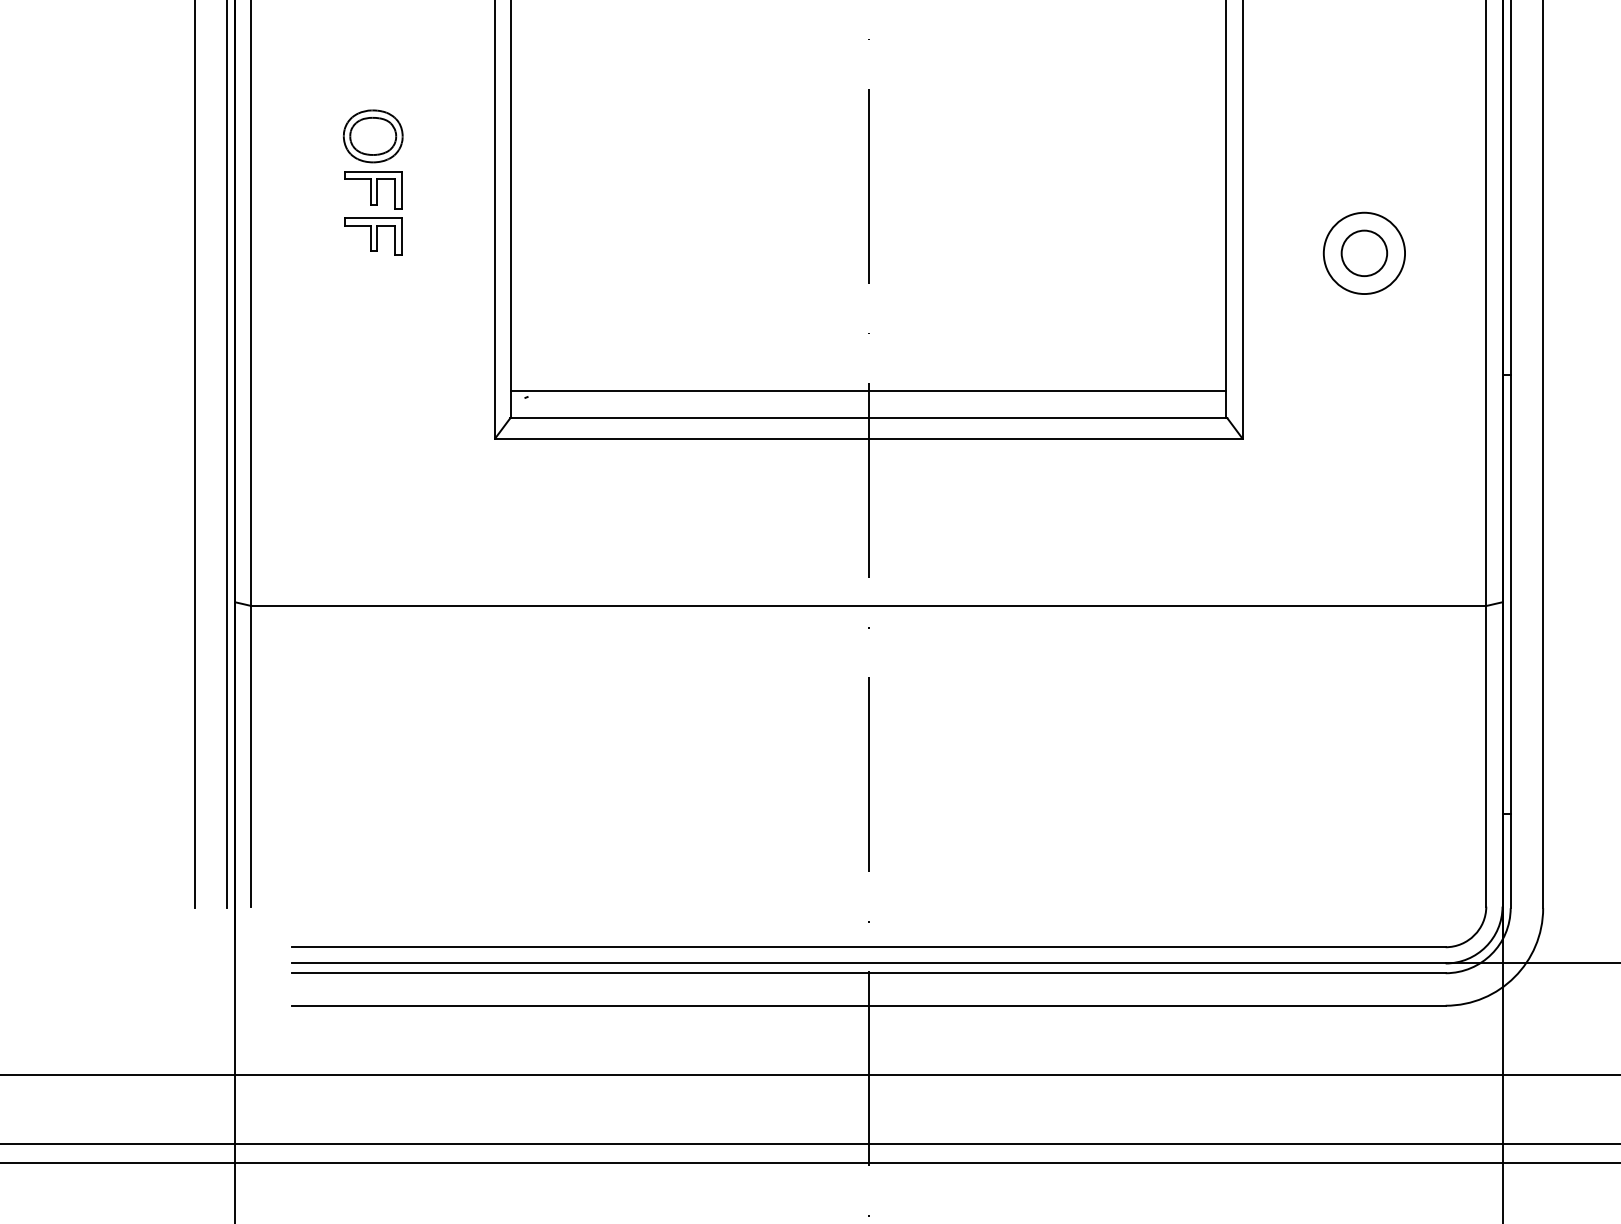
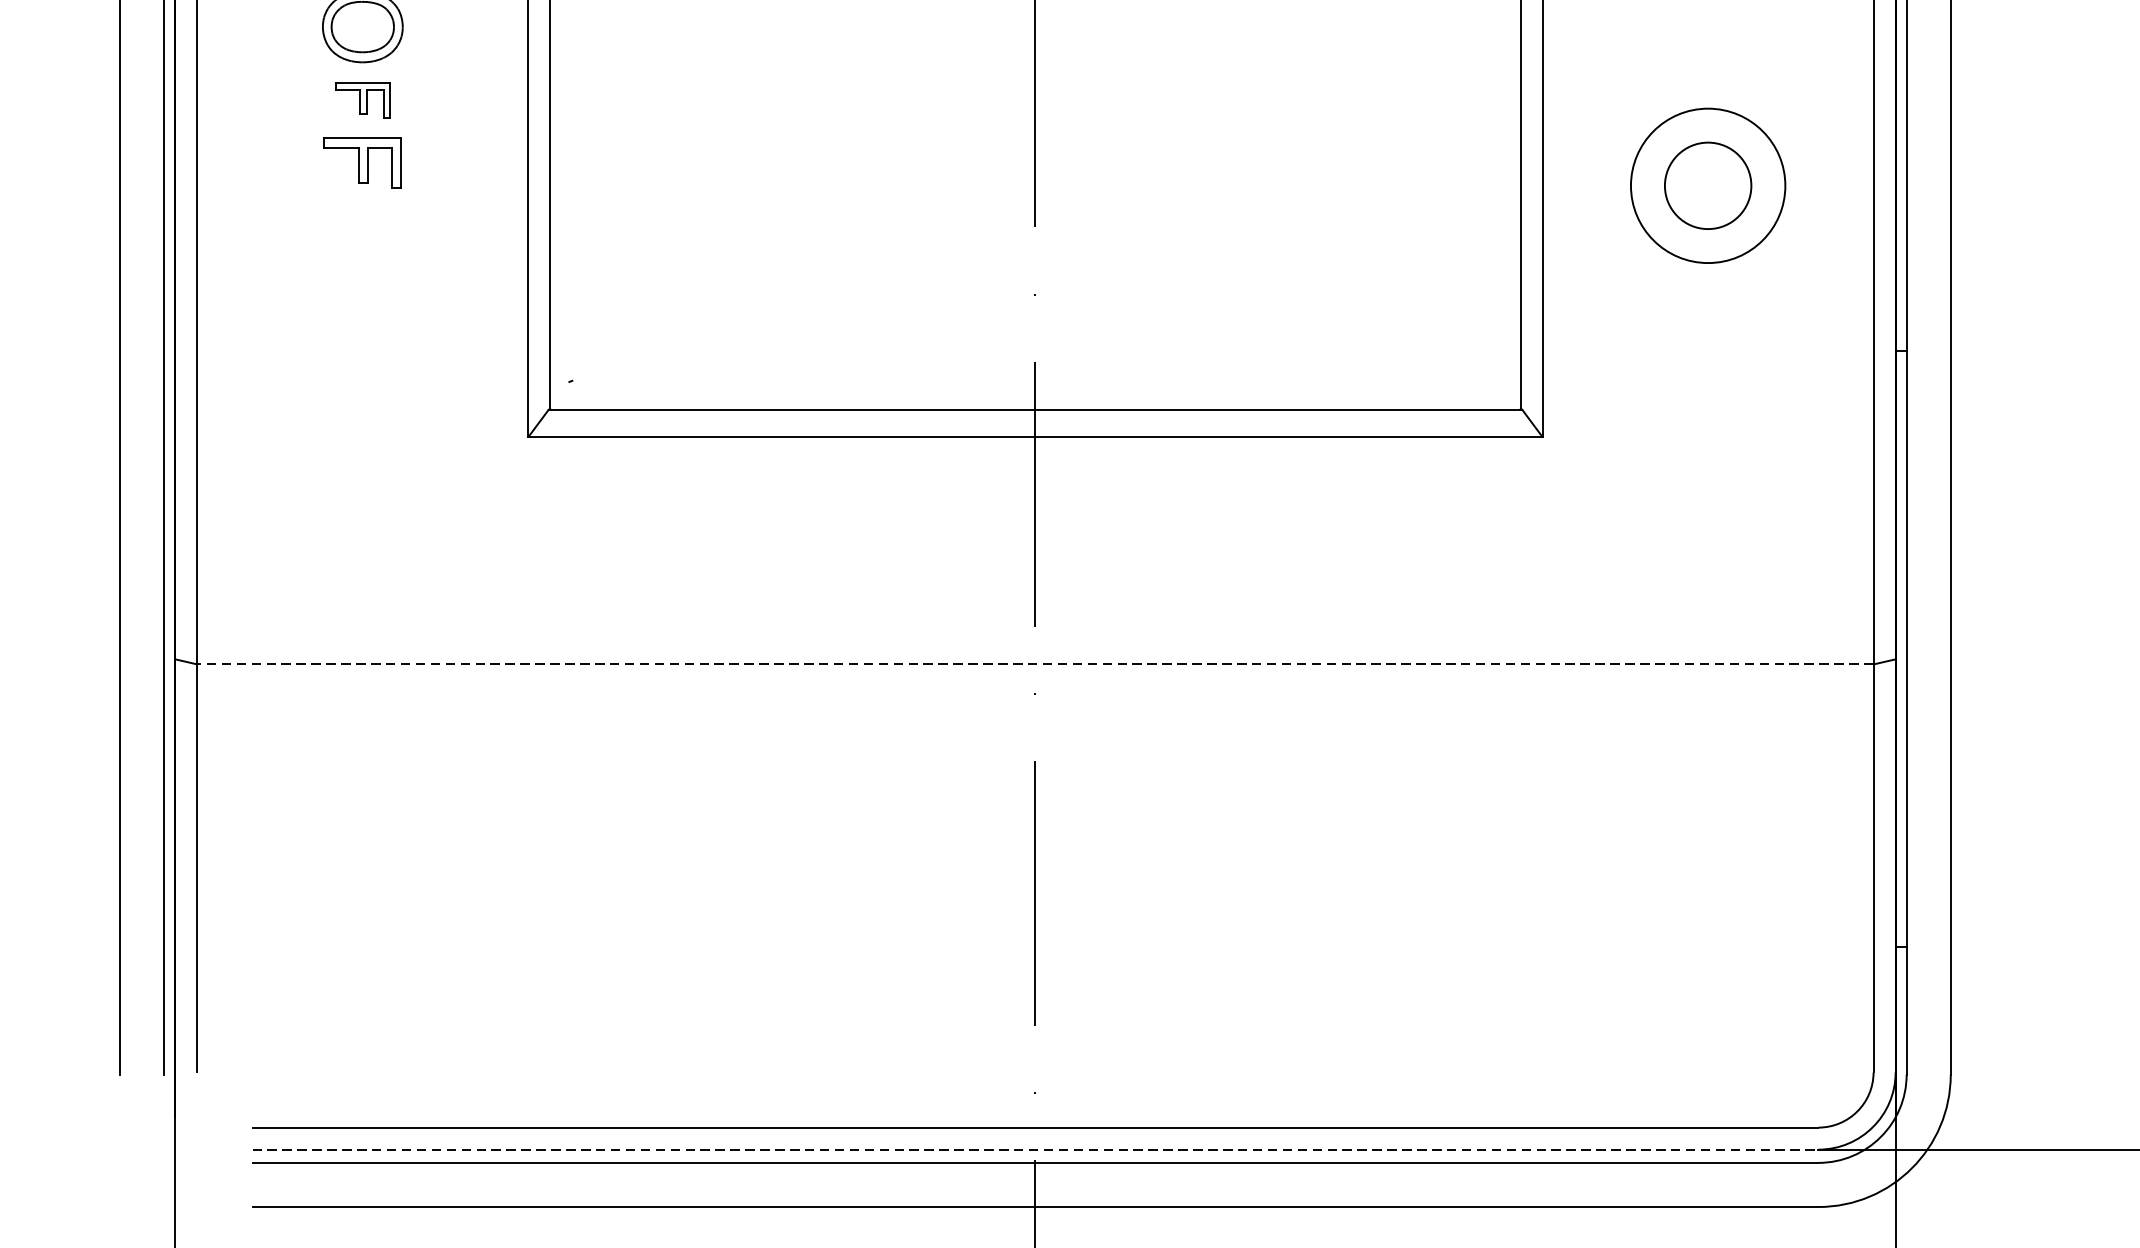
part: (373, 190) -> (363, 100), size x0.7
circle: (1364, 253) -> (1708, 185), size x1.4
circle: (1364, 253) -> (1708, 185), size x1.4
line: (868, 391) -> (1035, 373), removed
line: (868, 606) -> (1035, 665), solid -> dashed
line: (868, 963) -> (1035, 1149), solid -> dashed

